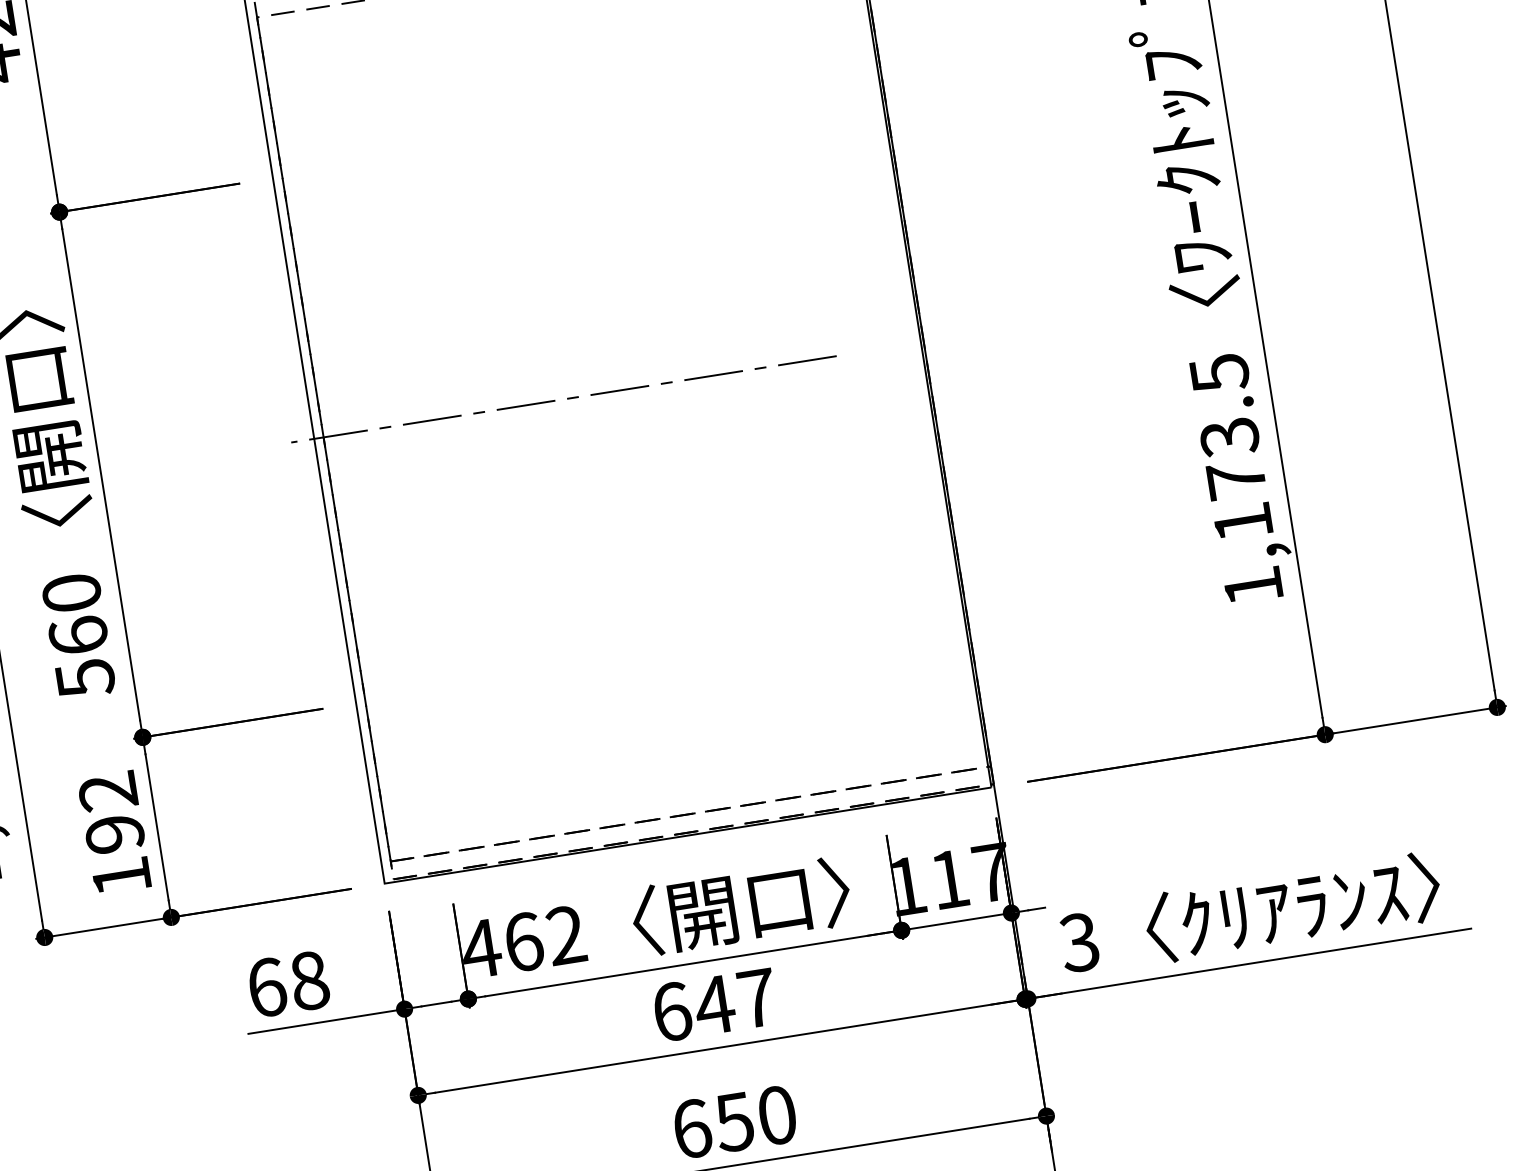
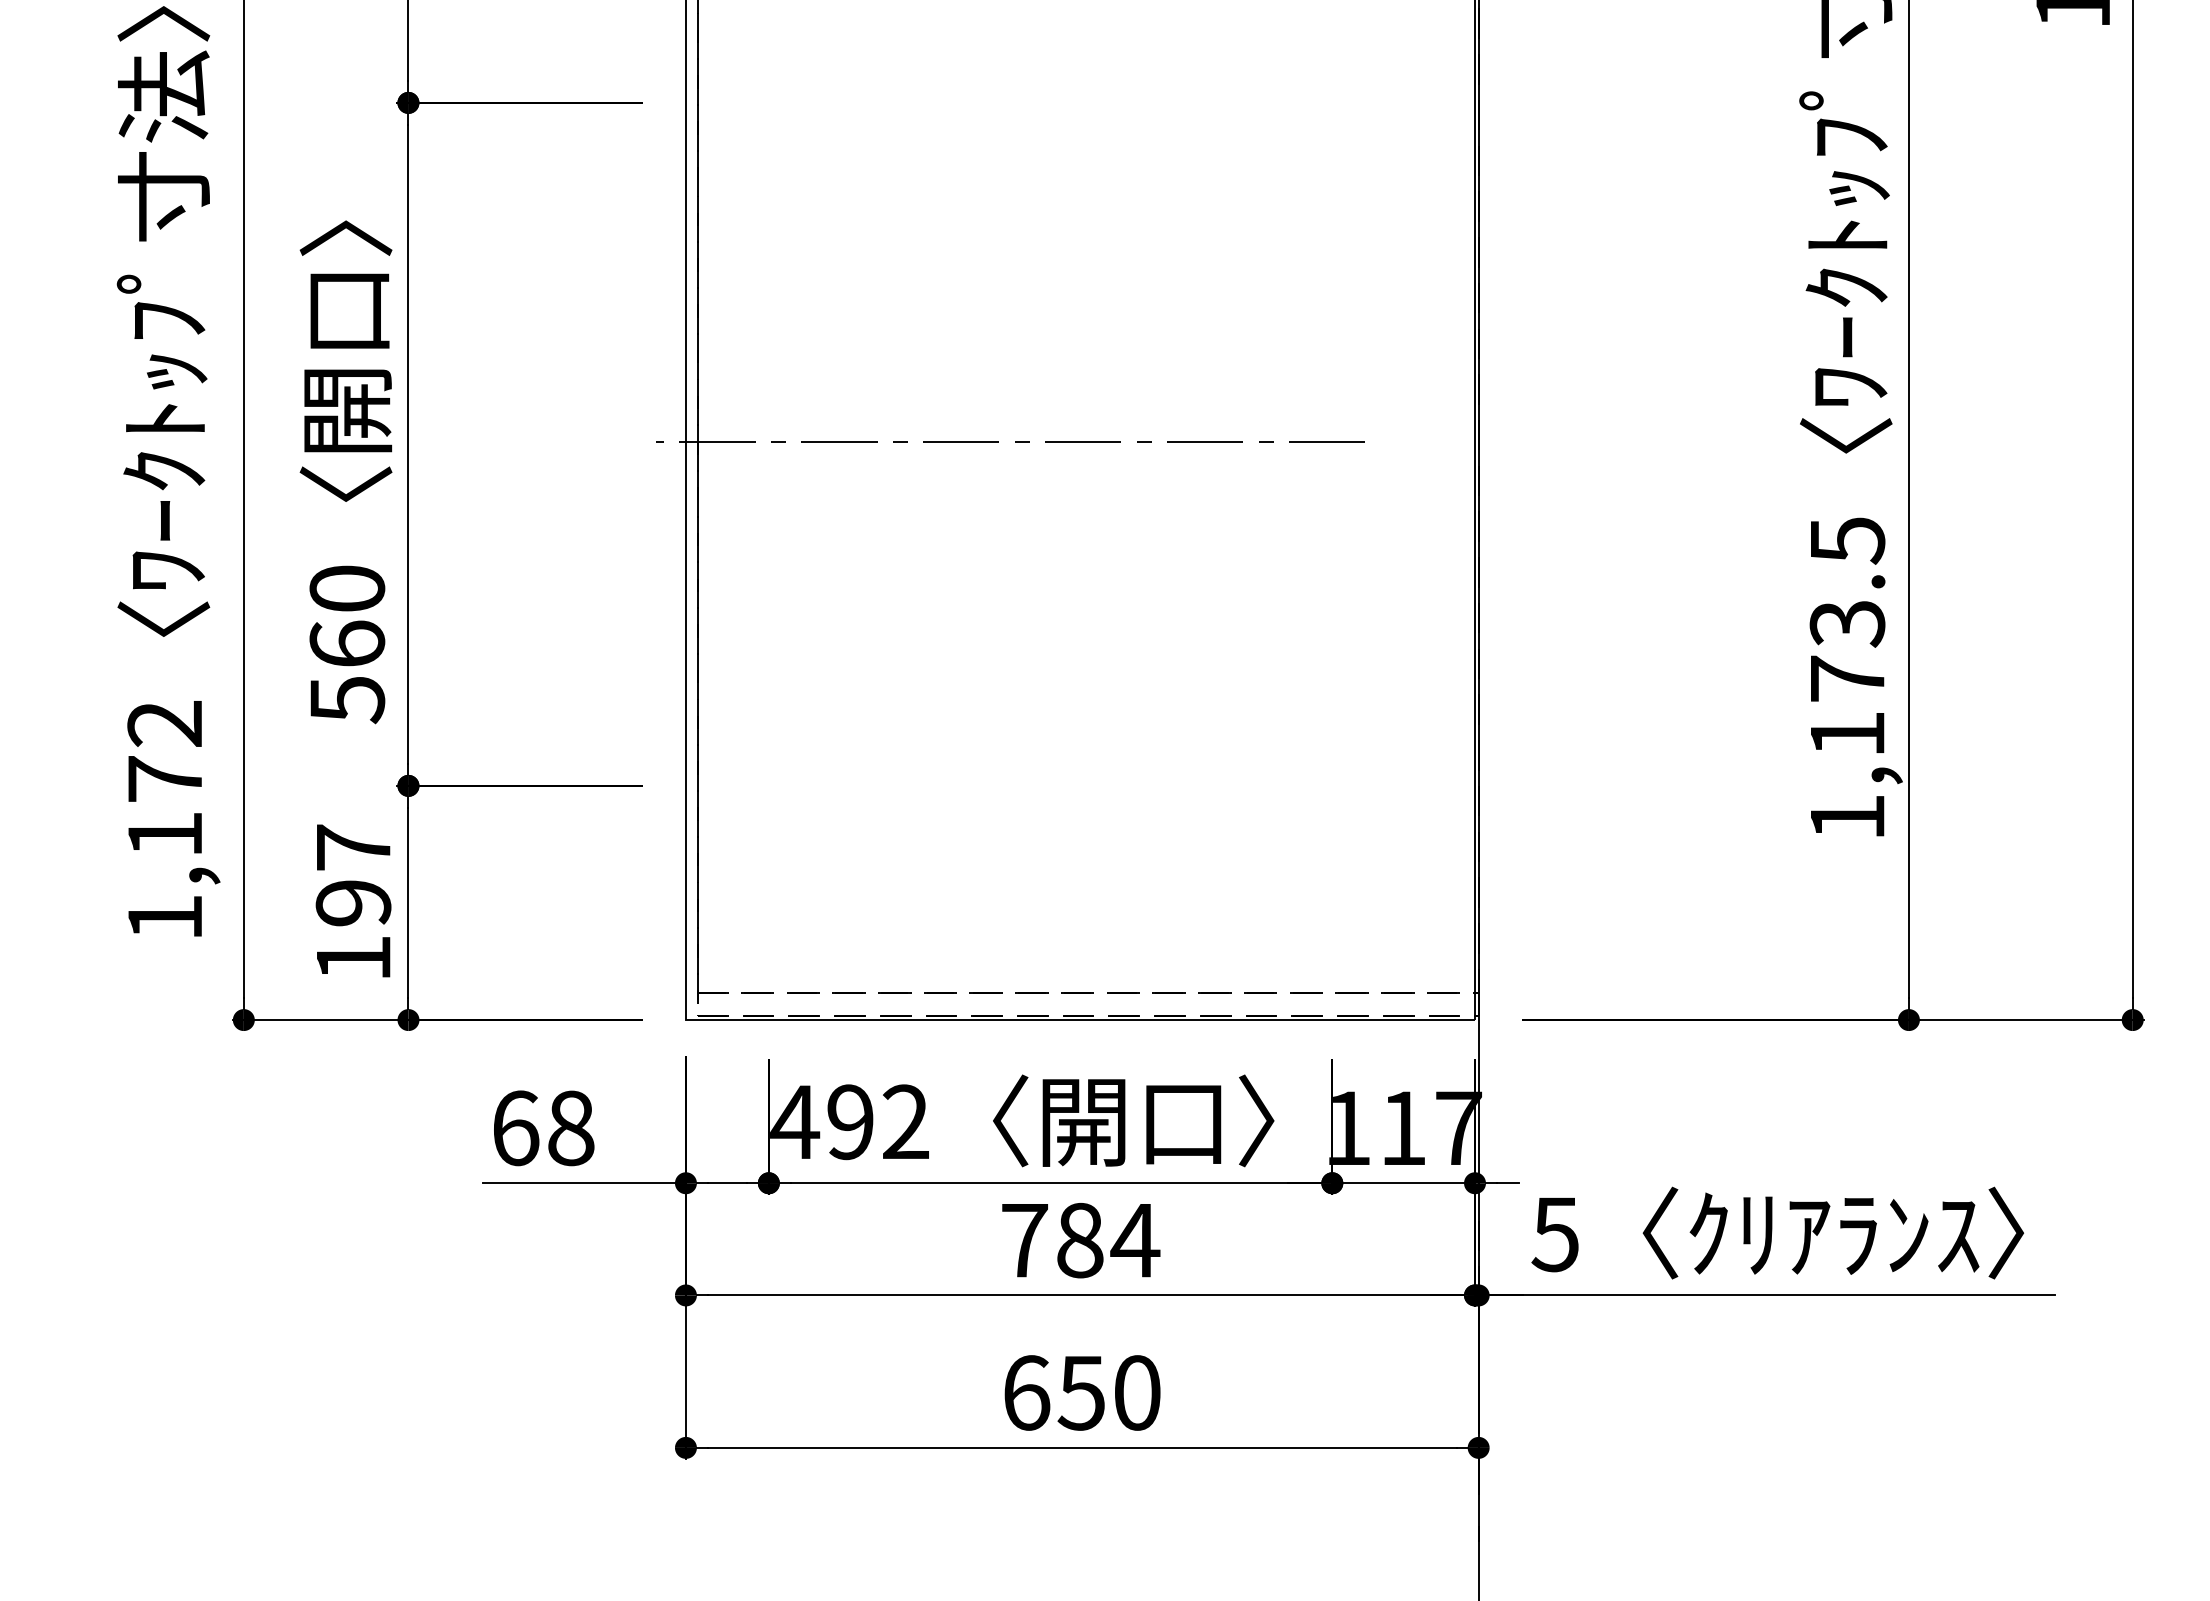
text: (107, 791) -> (352, 847), 192 -> 197
text: (1078, 941) -> (1554, 1233), 3 -> 5
text: (523, 942) -> (850, 1122), 462 -> 492
text: (715, 1004) -> (1081, 1240), 647 -> 784

